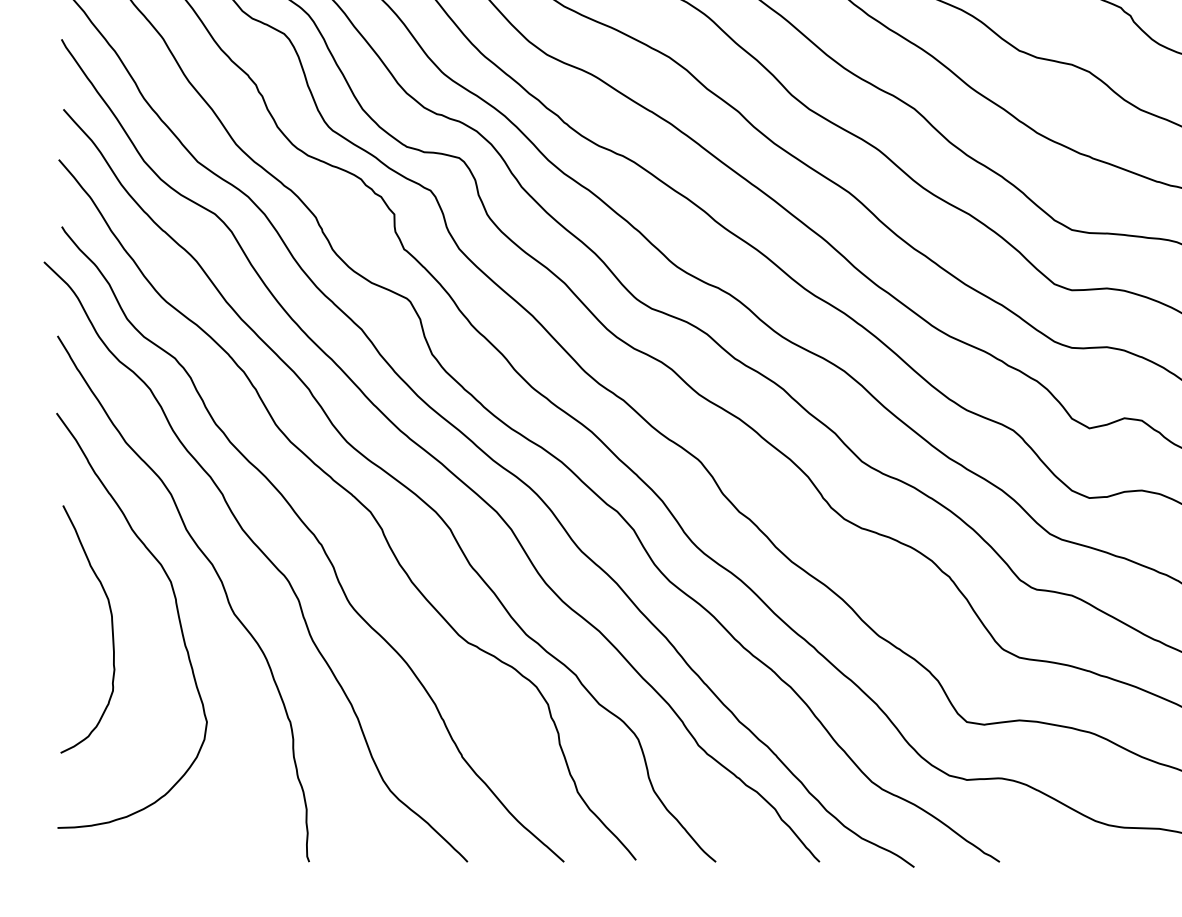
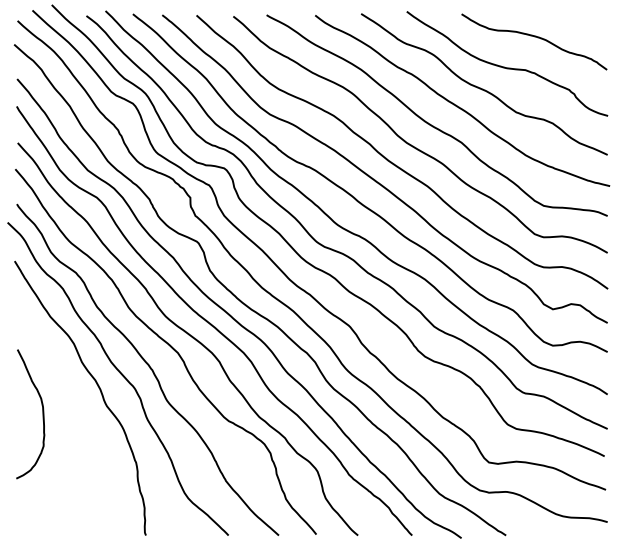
curve: (176, 614) -> (76, 406), removed

